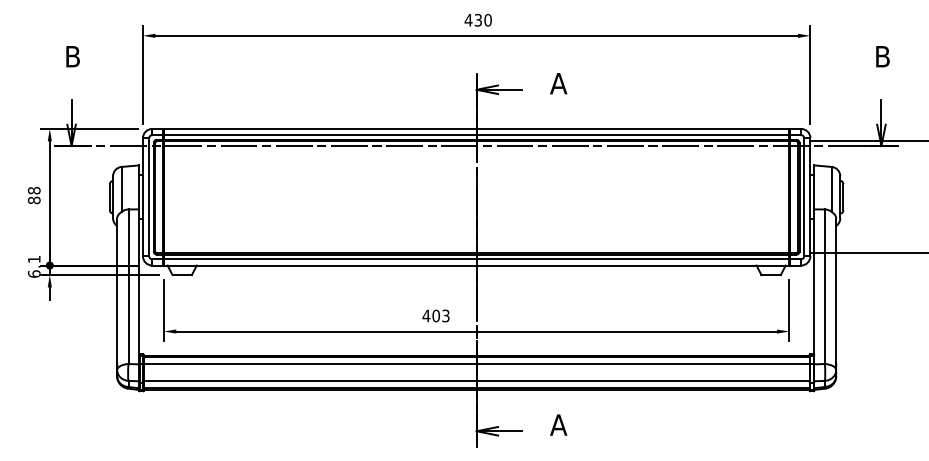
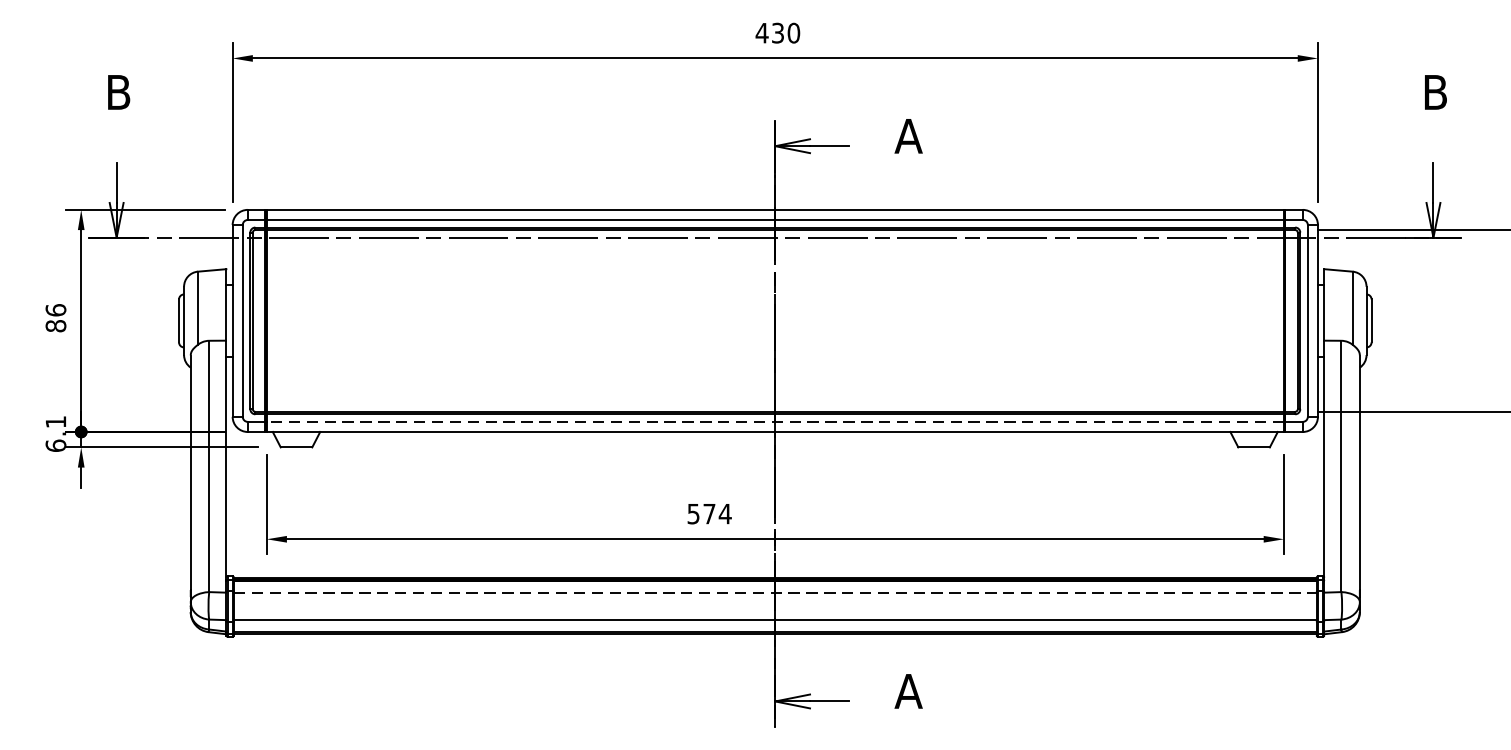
text: (34, 190) -> (56, 309), 88 -> 86
line: (476, 259) -> (775, 422), solid -> dashed
text: (435, 315) -> (708, 513), 403 -> 574
line: (476, 364) -> (775, 592), solid -> dashed

